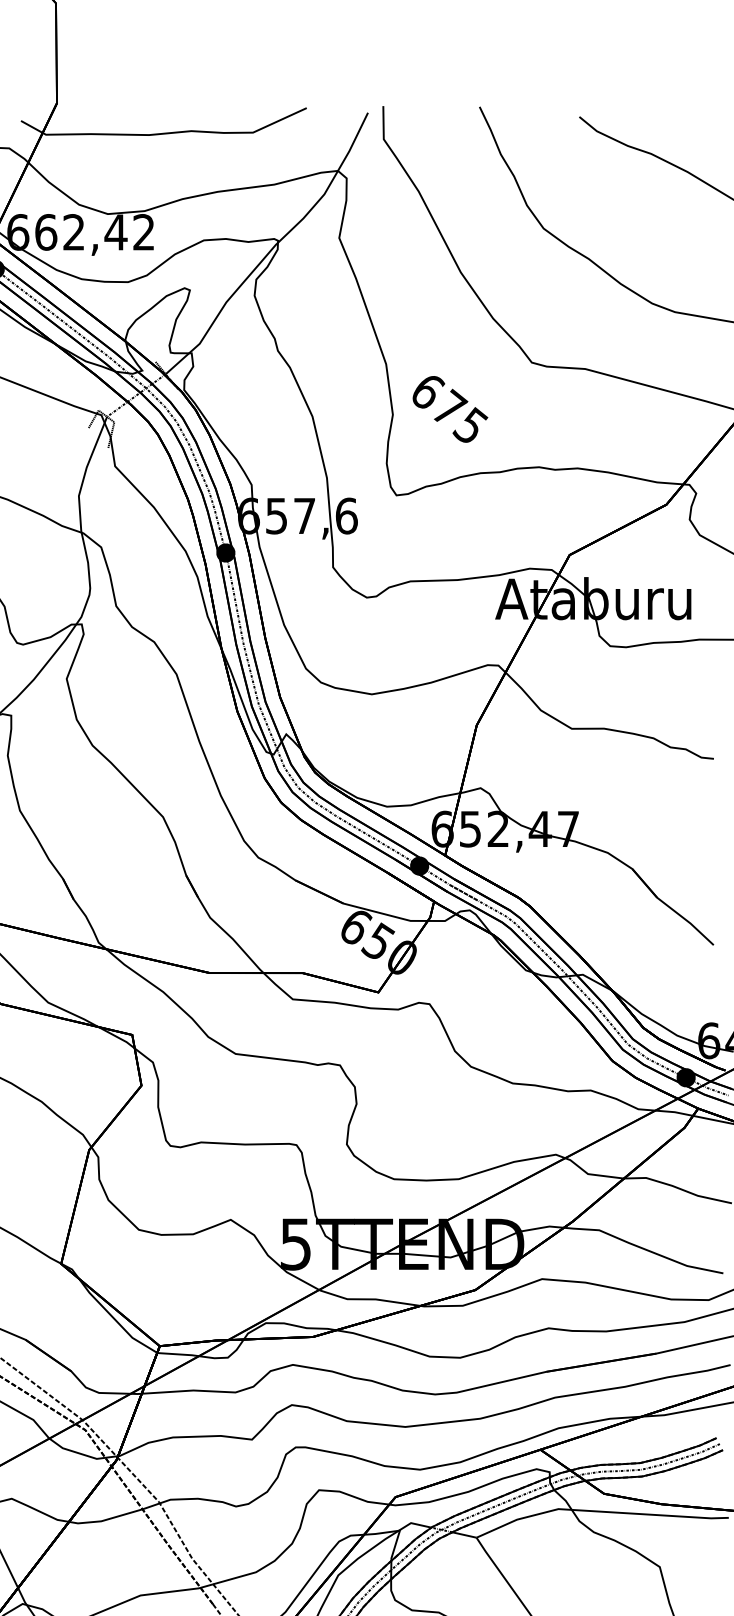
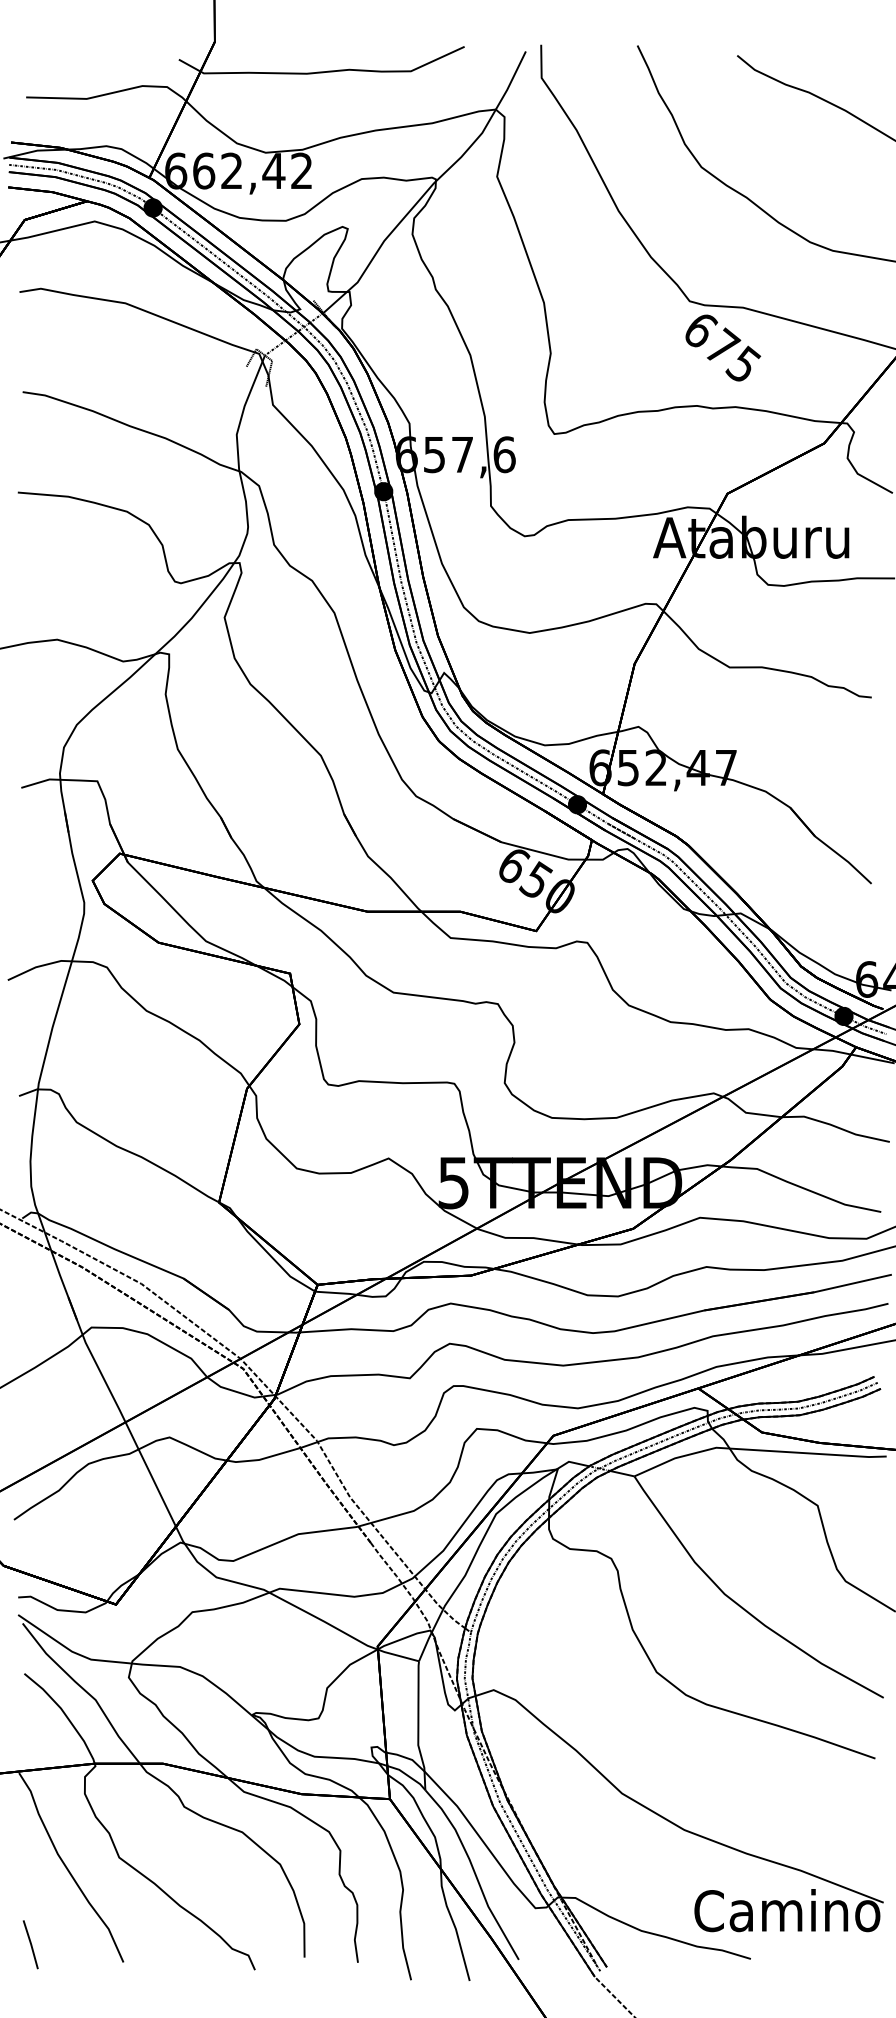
text: (450, 408) -> (723, 347), moved

